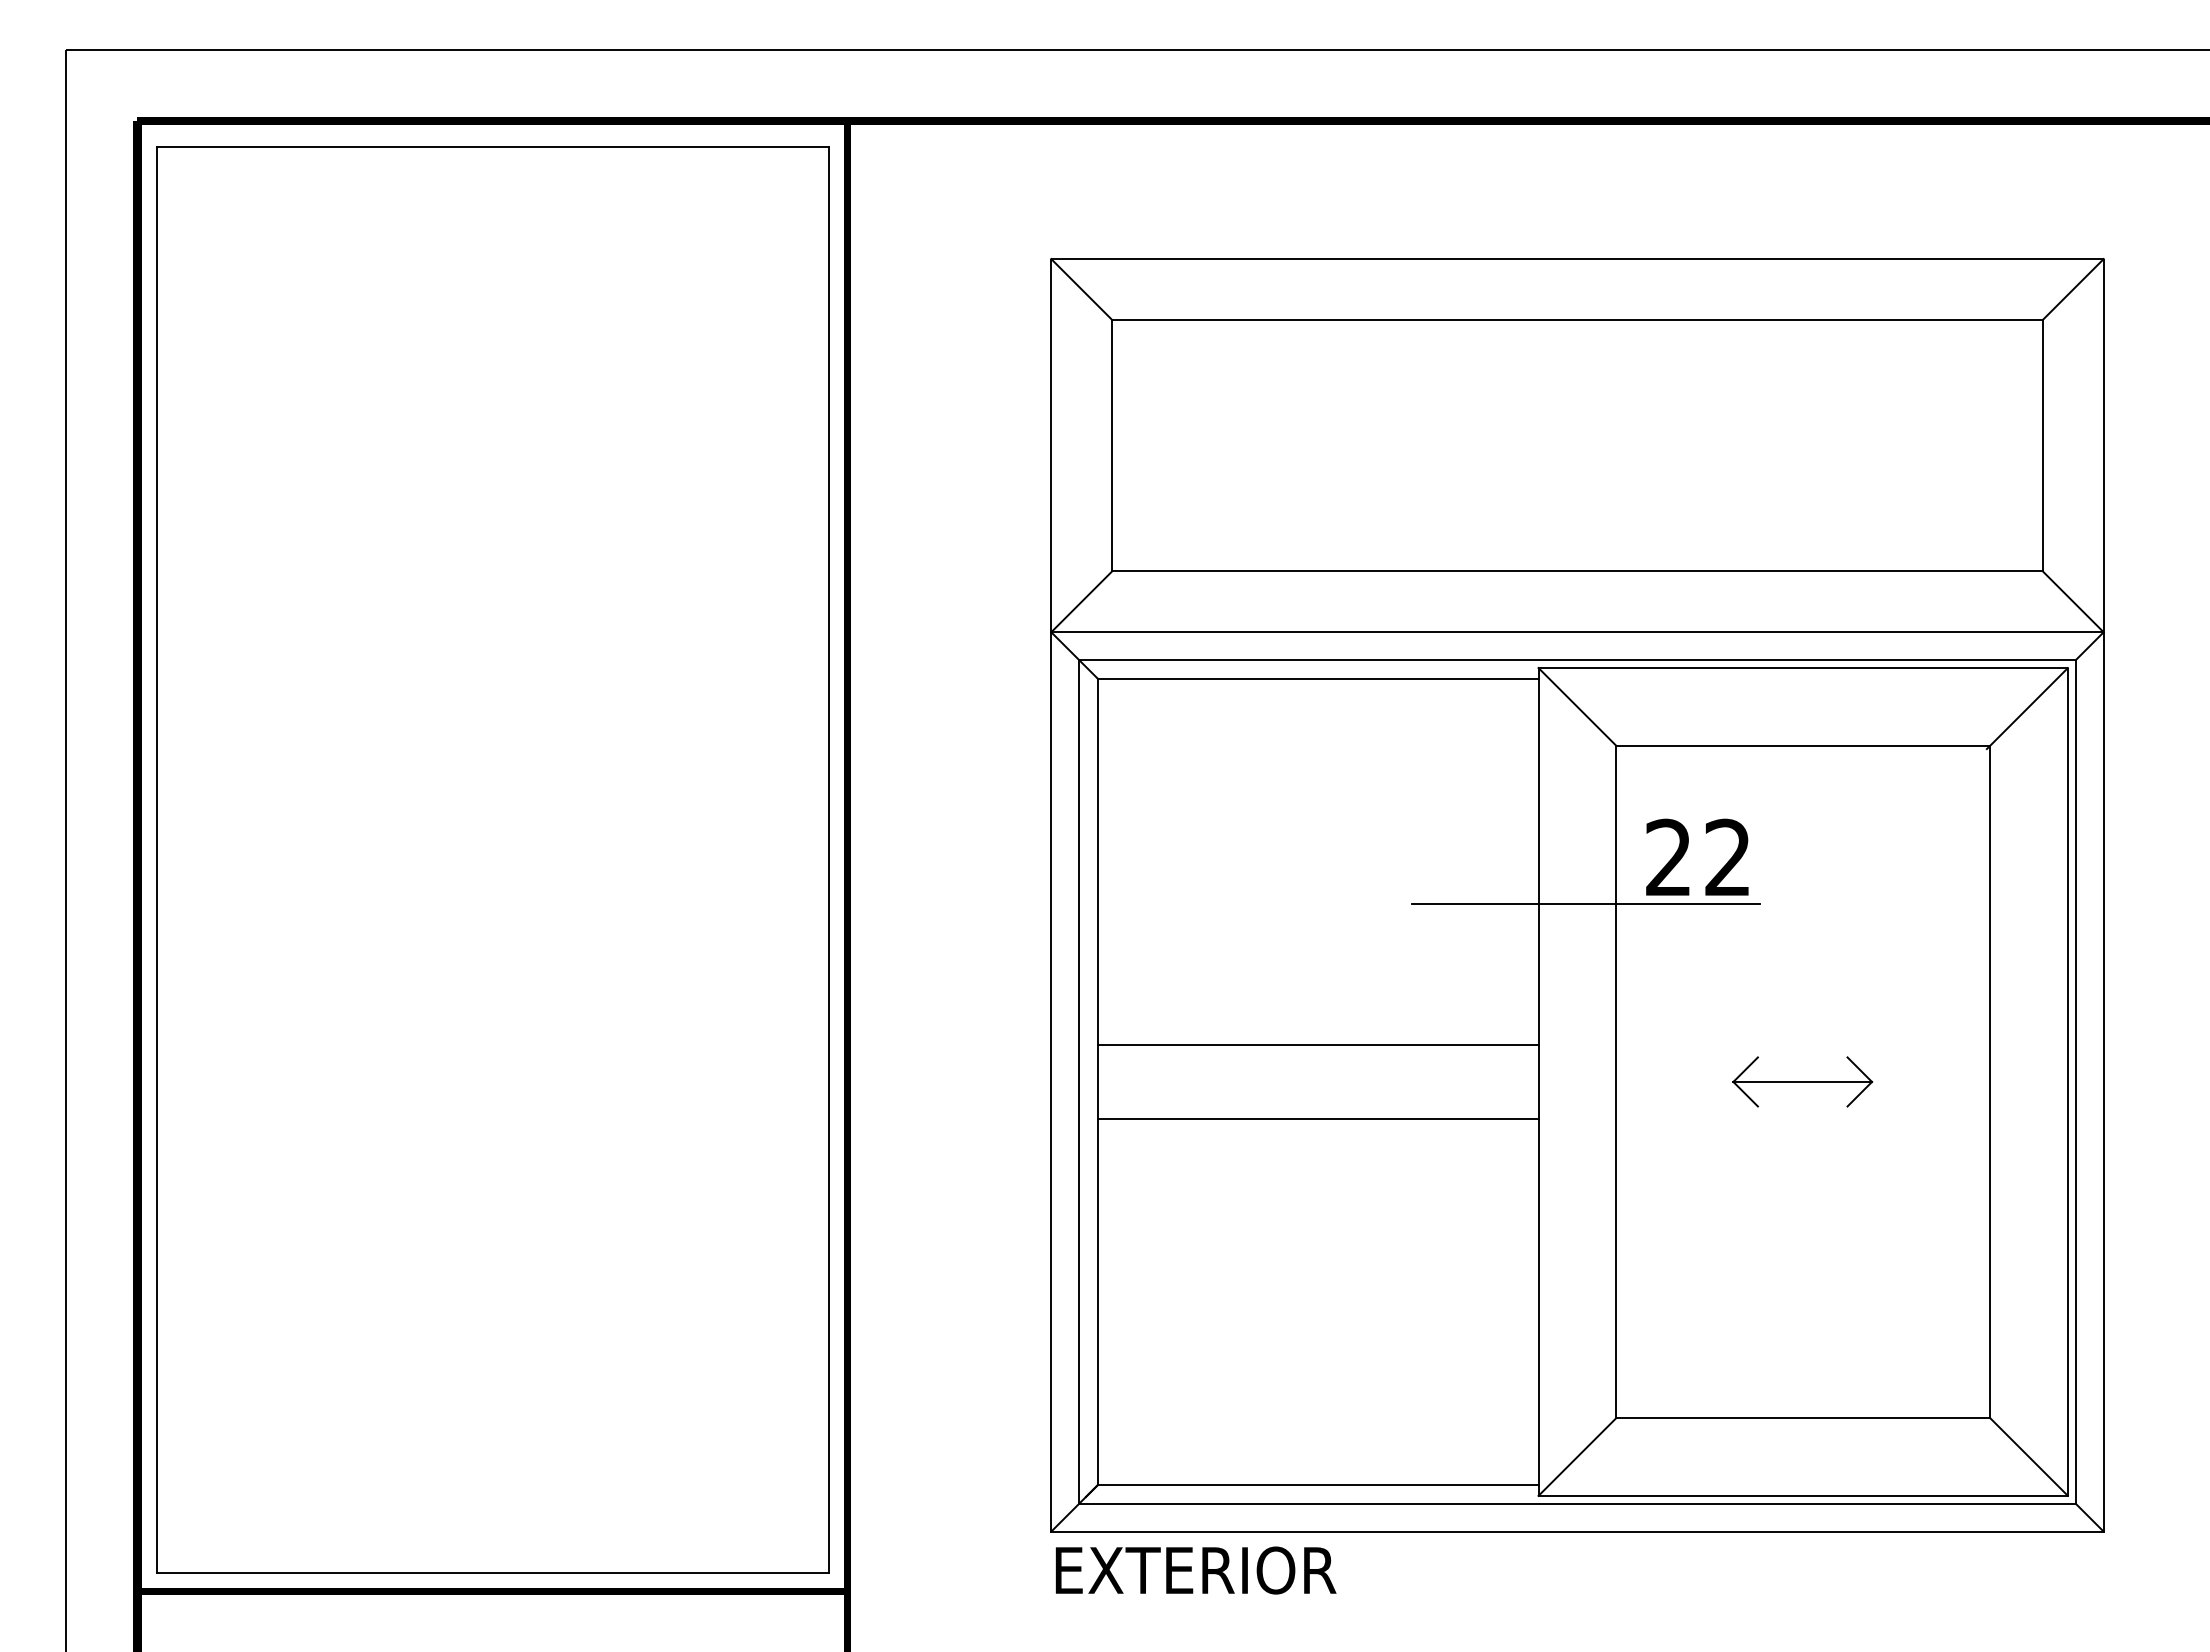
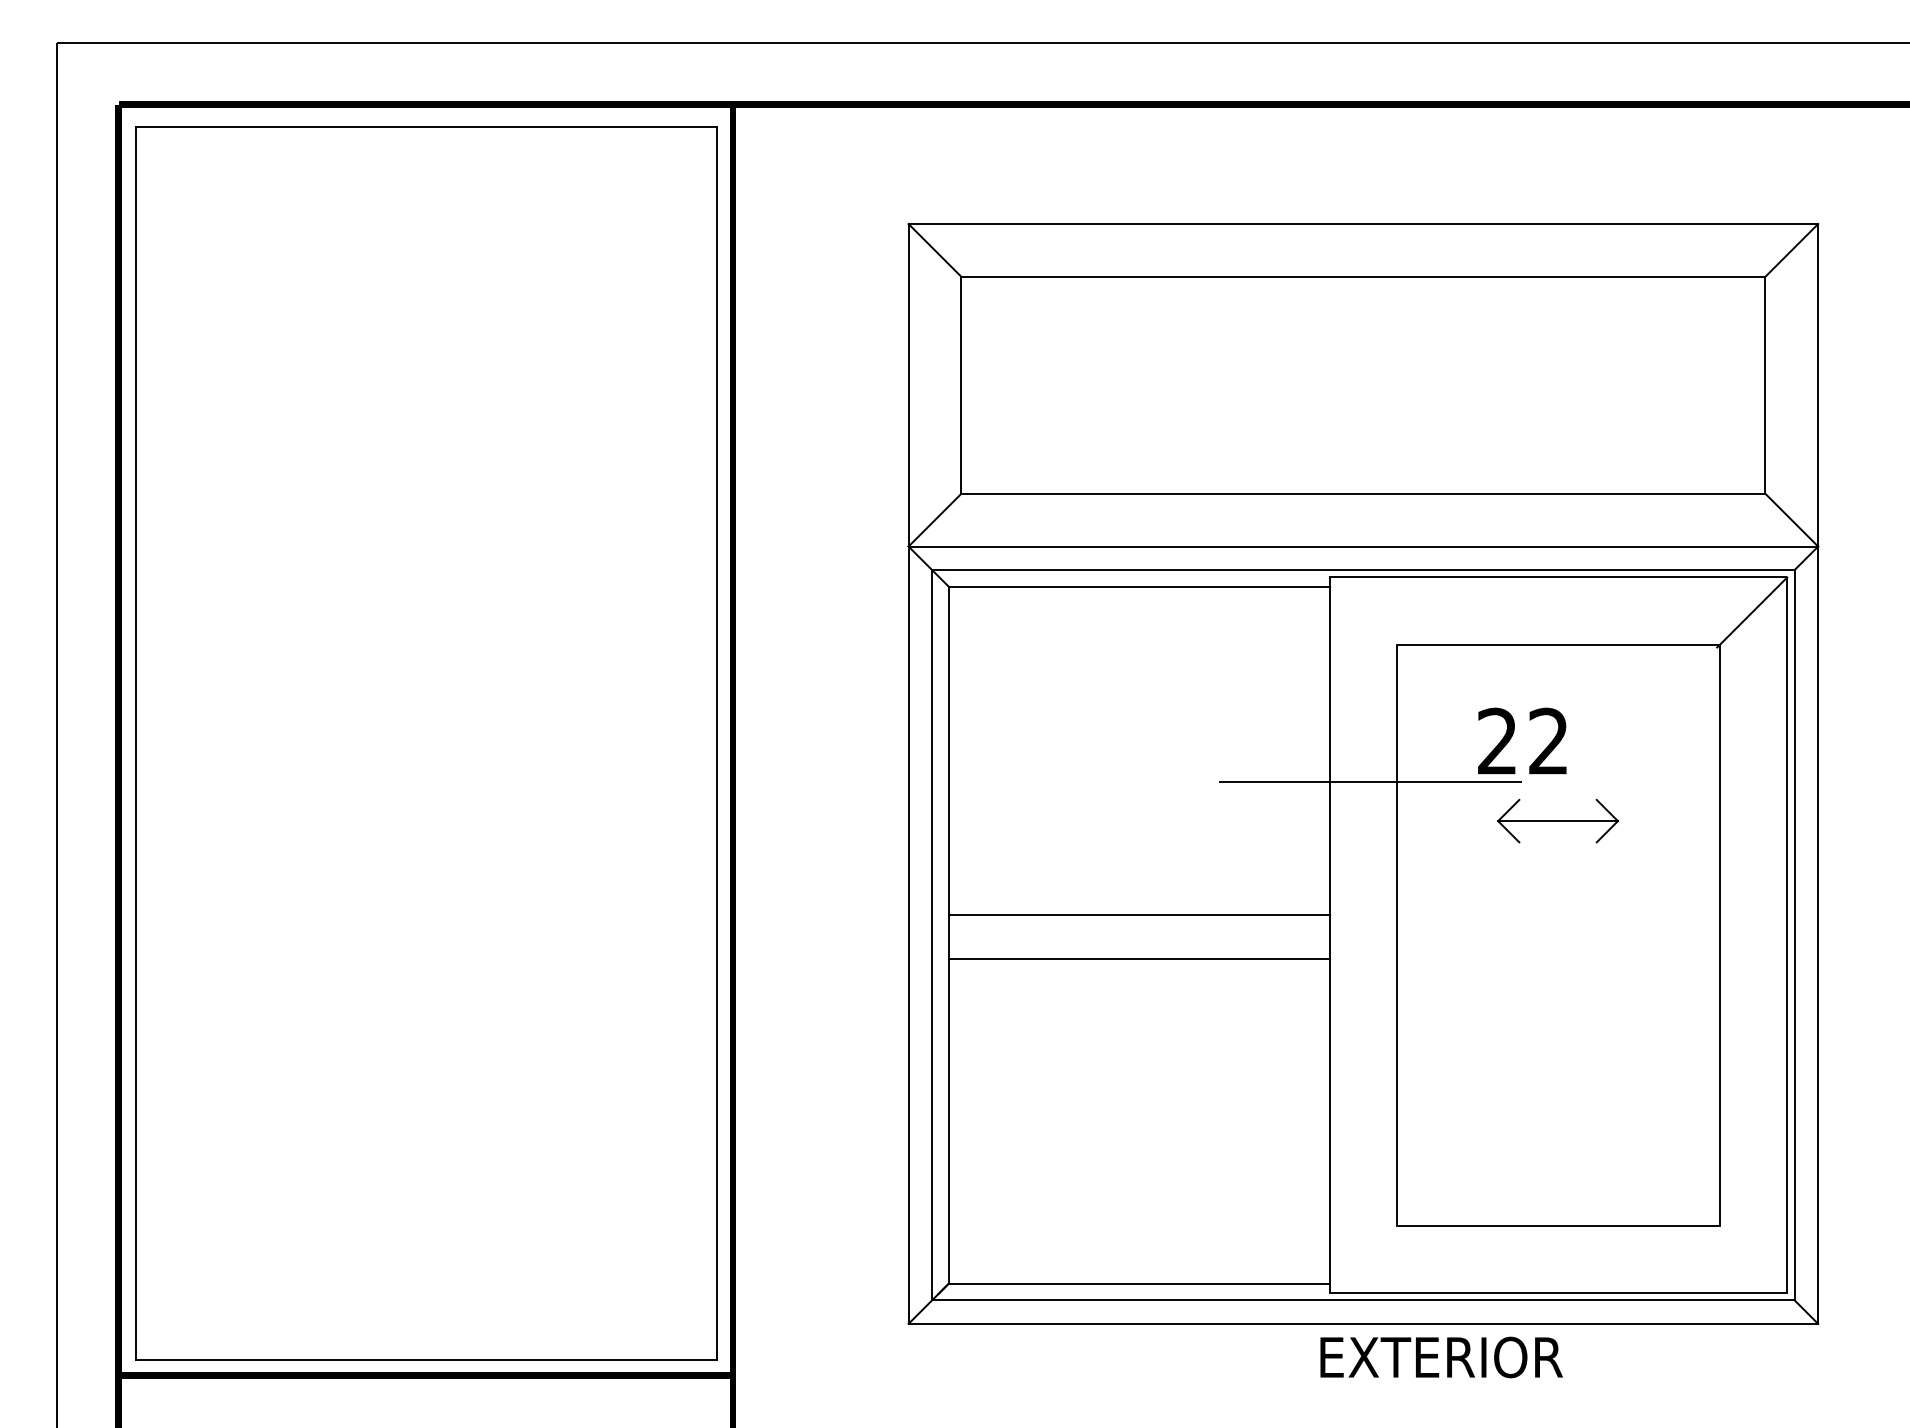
line: (1577, 706) -> (1363, 610), removed
text: (1697, 856) -> (1522, 740), moved
line: (1317, 1045) -> (1138, 959), moved
part: (1802, 1081) -> (1557, 820), moved
line: (1317, 1119) -> (1138, 914), moved
line: (1577, 1456) -> (1363, 1258), removed
line: (2028, 1456) -> (1753, 1258), removed
text: (1195, 1570) -> (1441, 1357), moved

